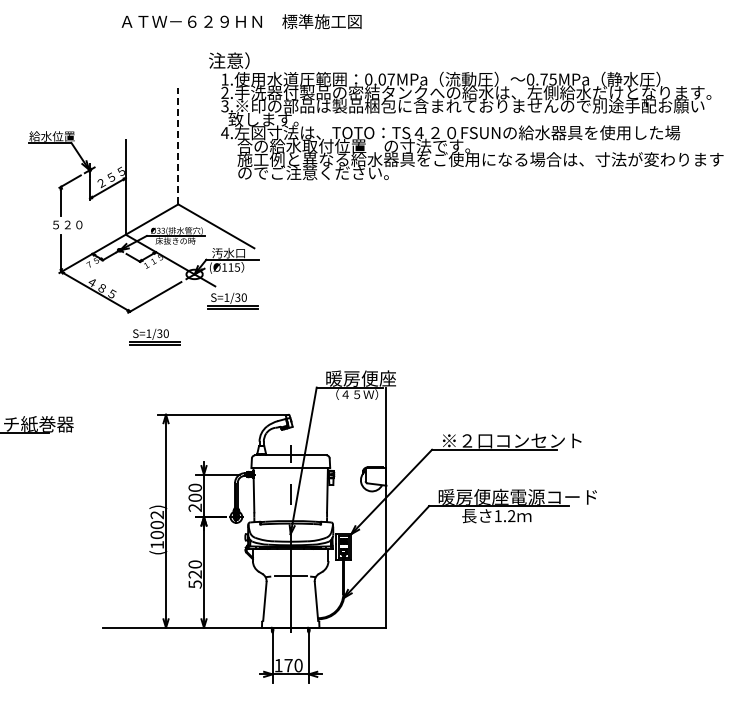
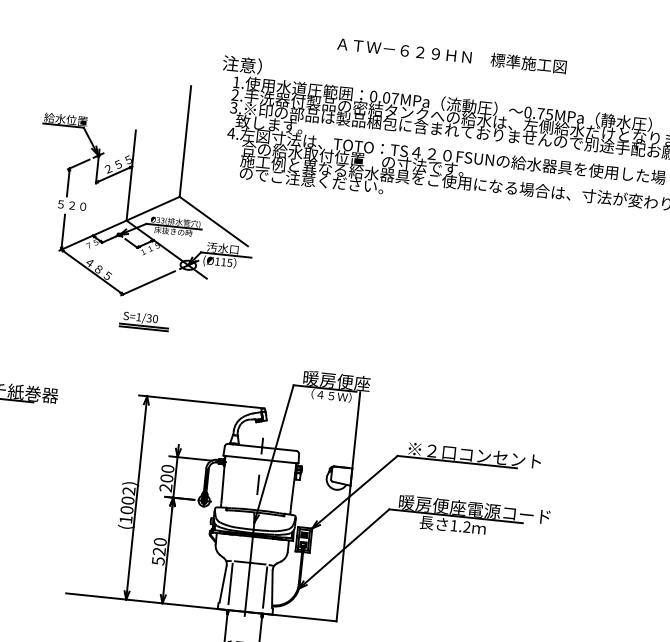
text: (241, 21) -> (451, 55), moved
line: (178, 146) -> (185, 141), dashed -> solid
part: (232, 301) -> (221, 294), removed
line: (272, 600) -> (230, 584), added
line: (308, 600) -> (264, 587), added

